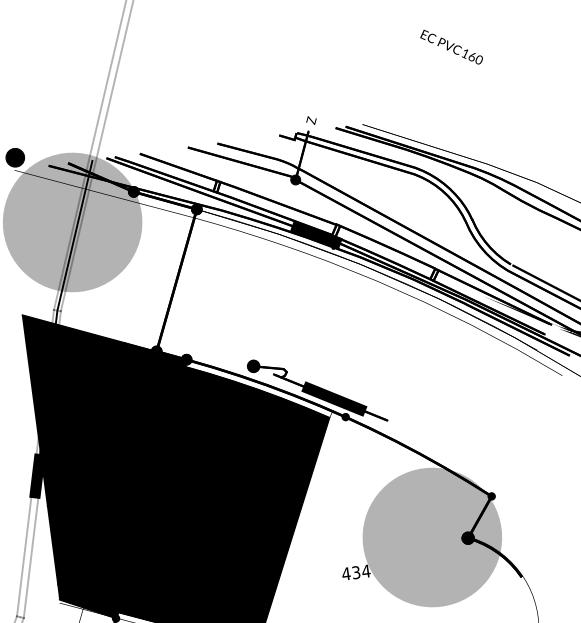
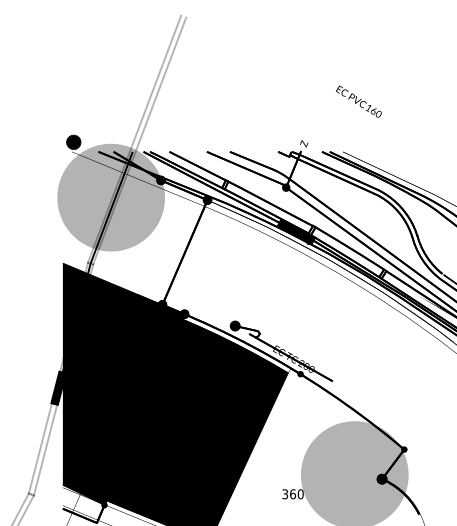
text: (451, 47) -> (358, 101), moved
fill: (333, 398) -> (293, 358), removed
text: (355, 572) -> (292, 494), 434 -> 360

